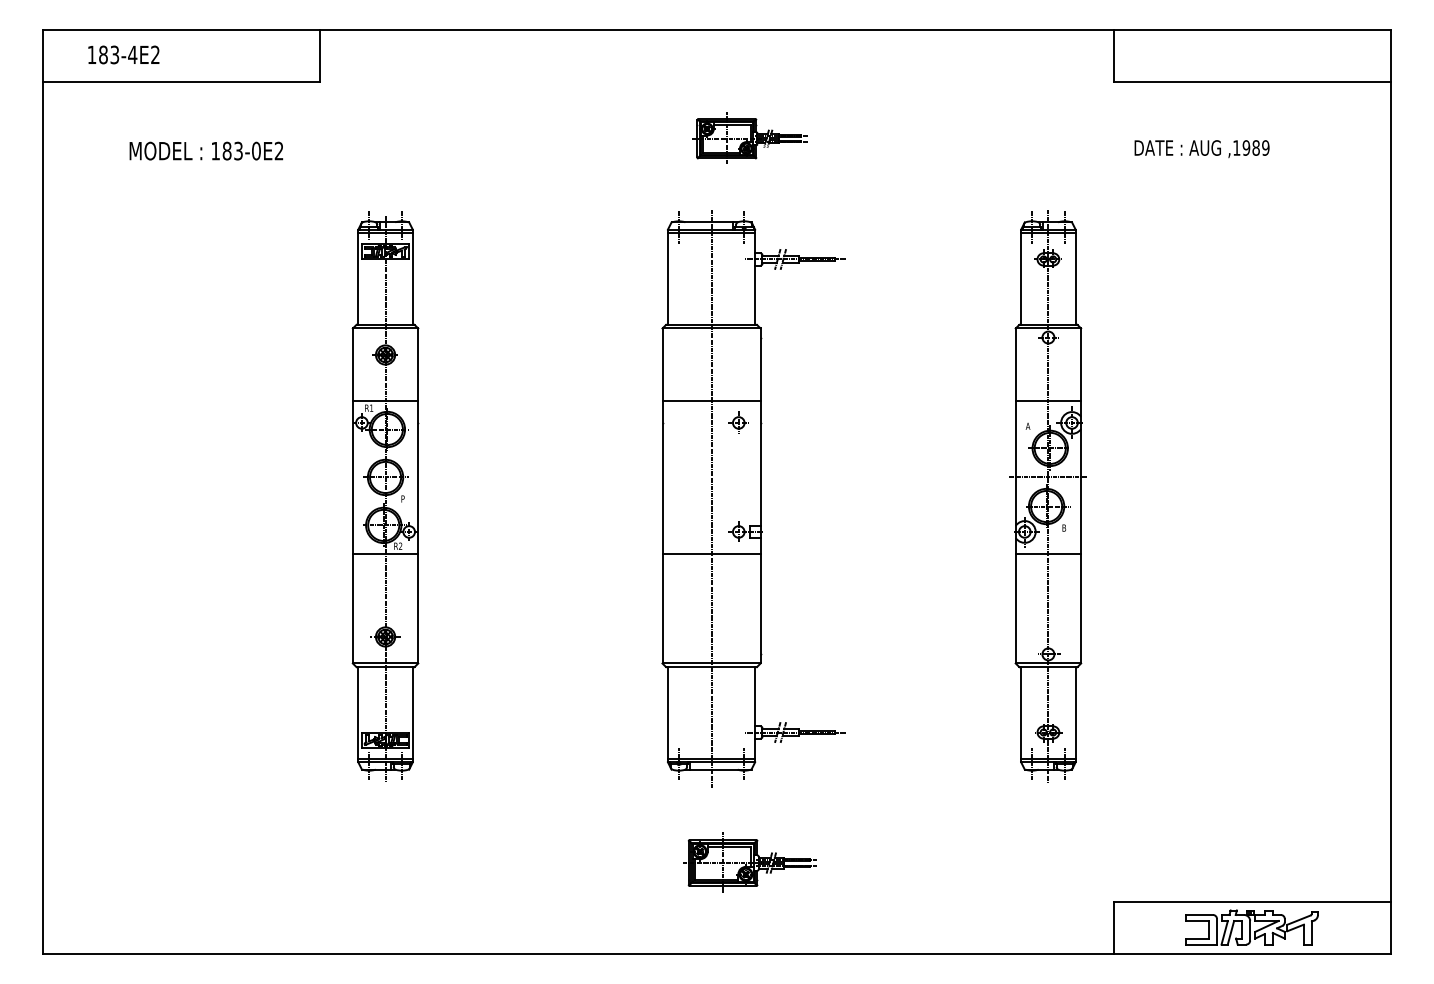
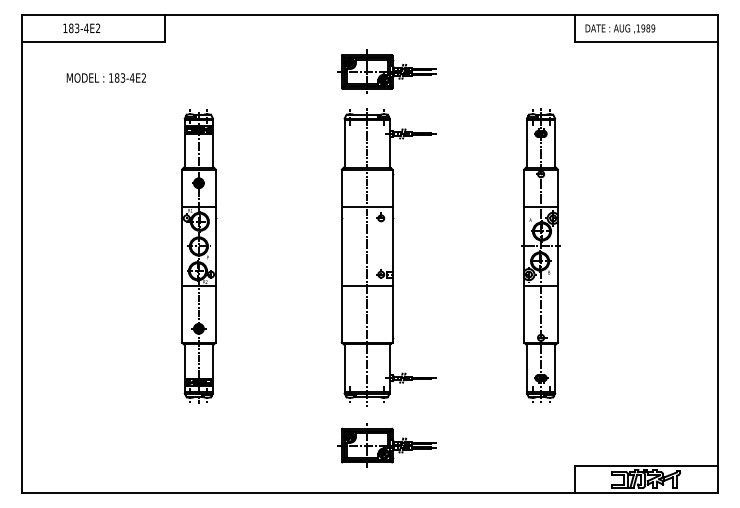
text: (123, 55) -> (81, 28), moved
part: (748, 138) -> (386, 71), size x1.67
text: (1202, 148) -> (620, 28), moved
text: (254, 150) -> (131, 77), 183-0E2 -> 183-4E2
part: (748, 862) -> (386, 445), size x1.43

